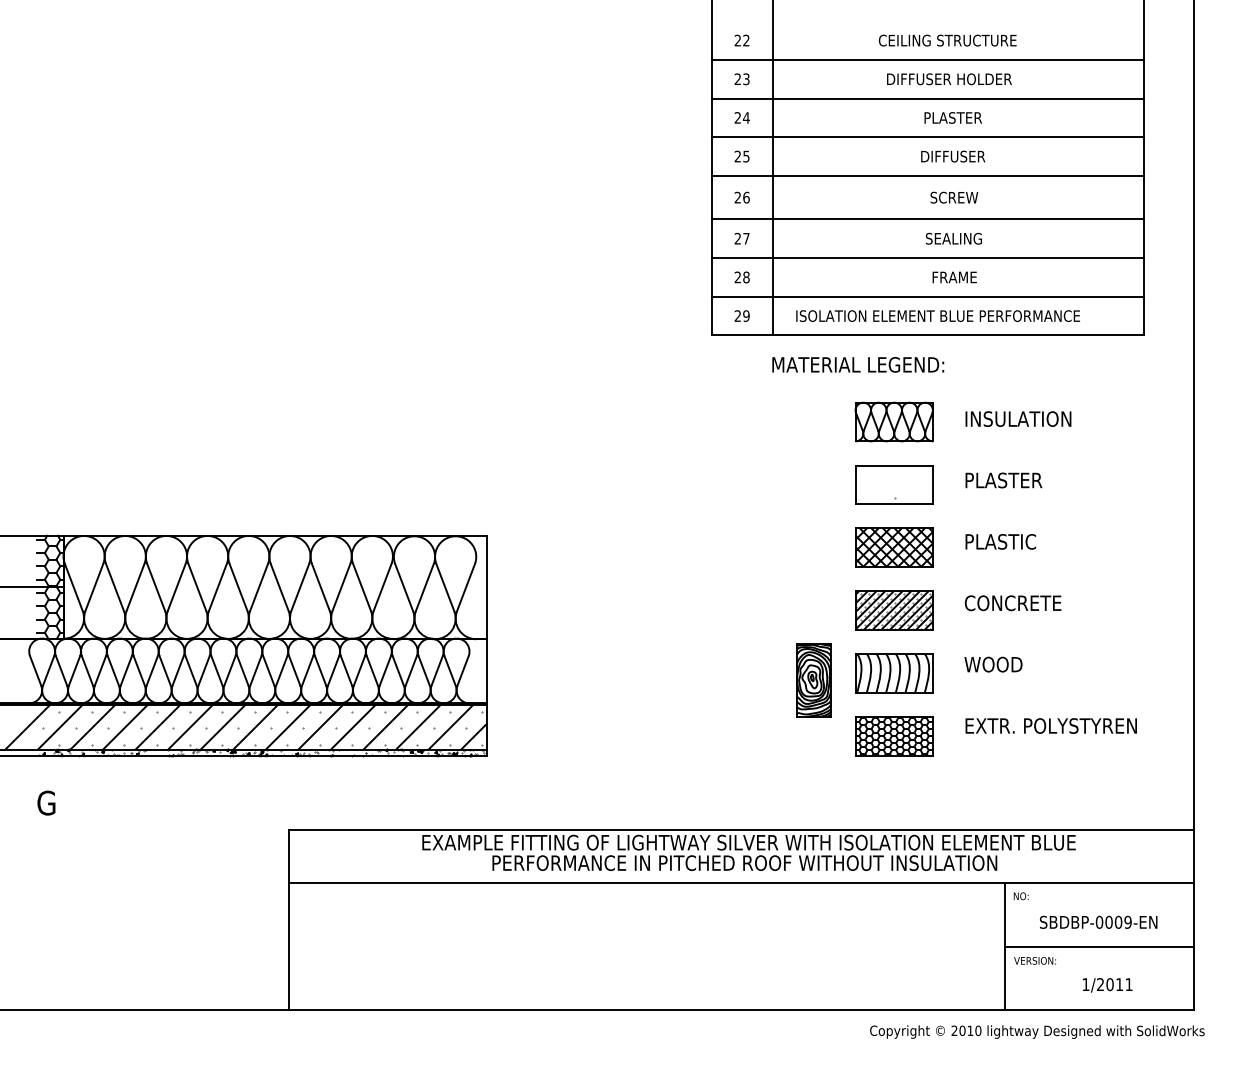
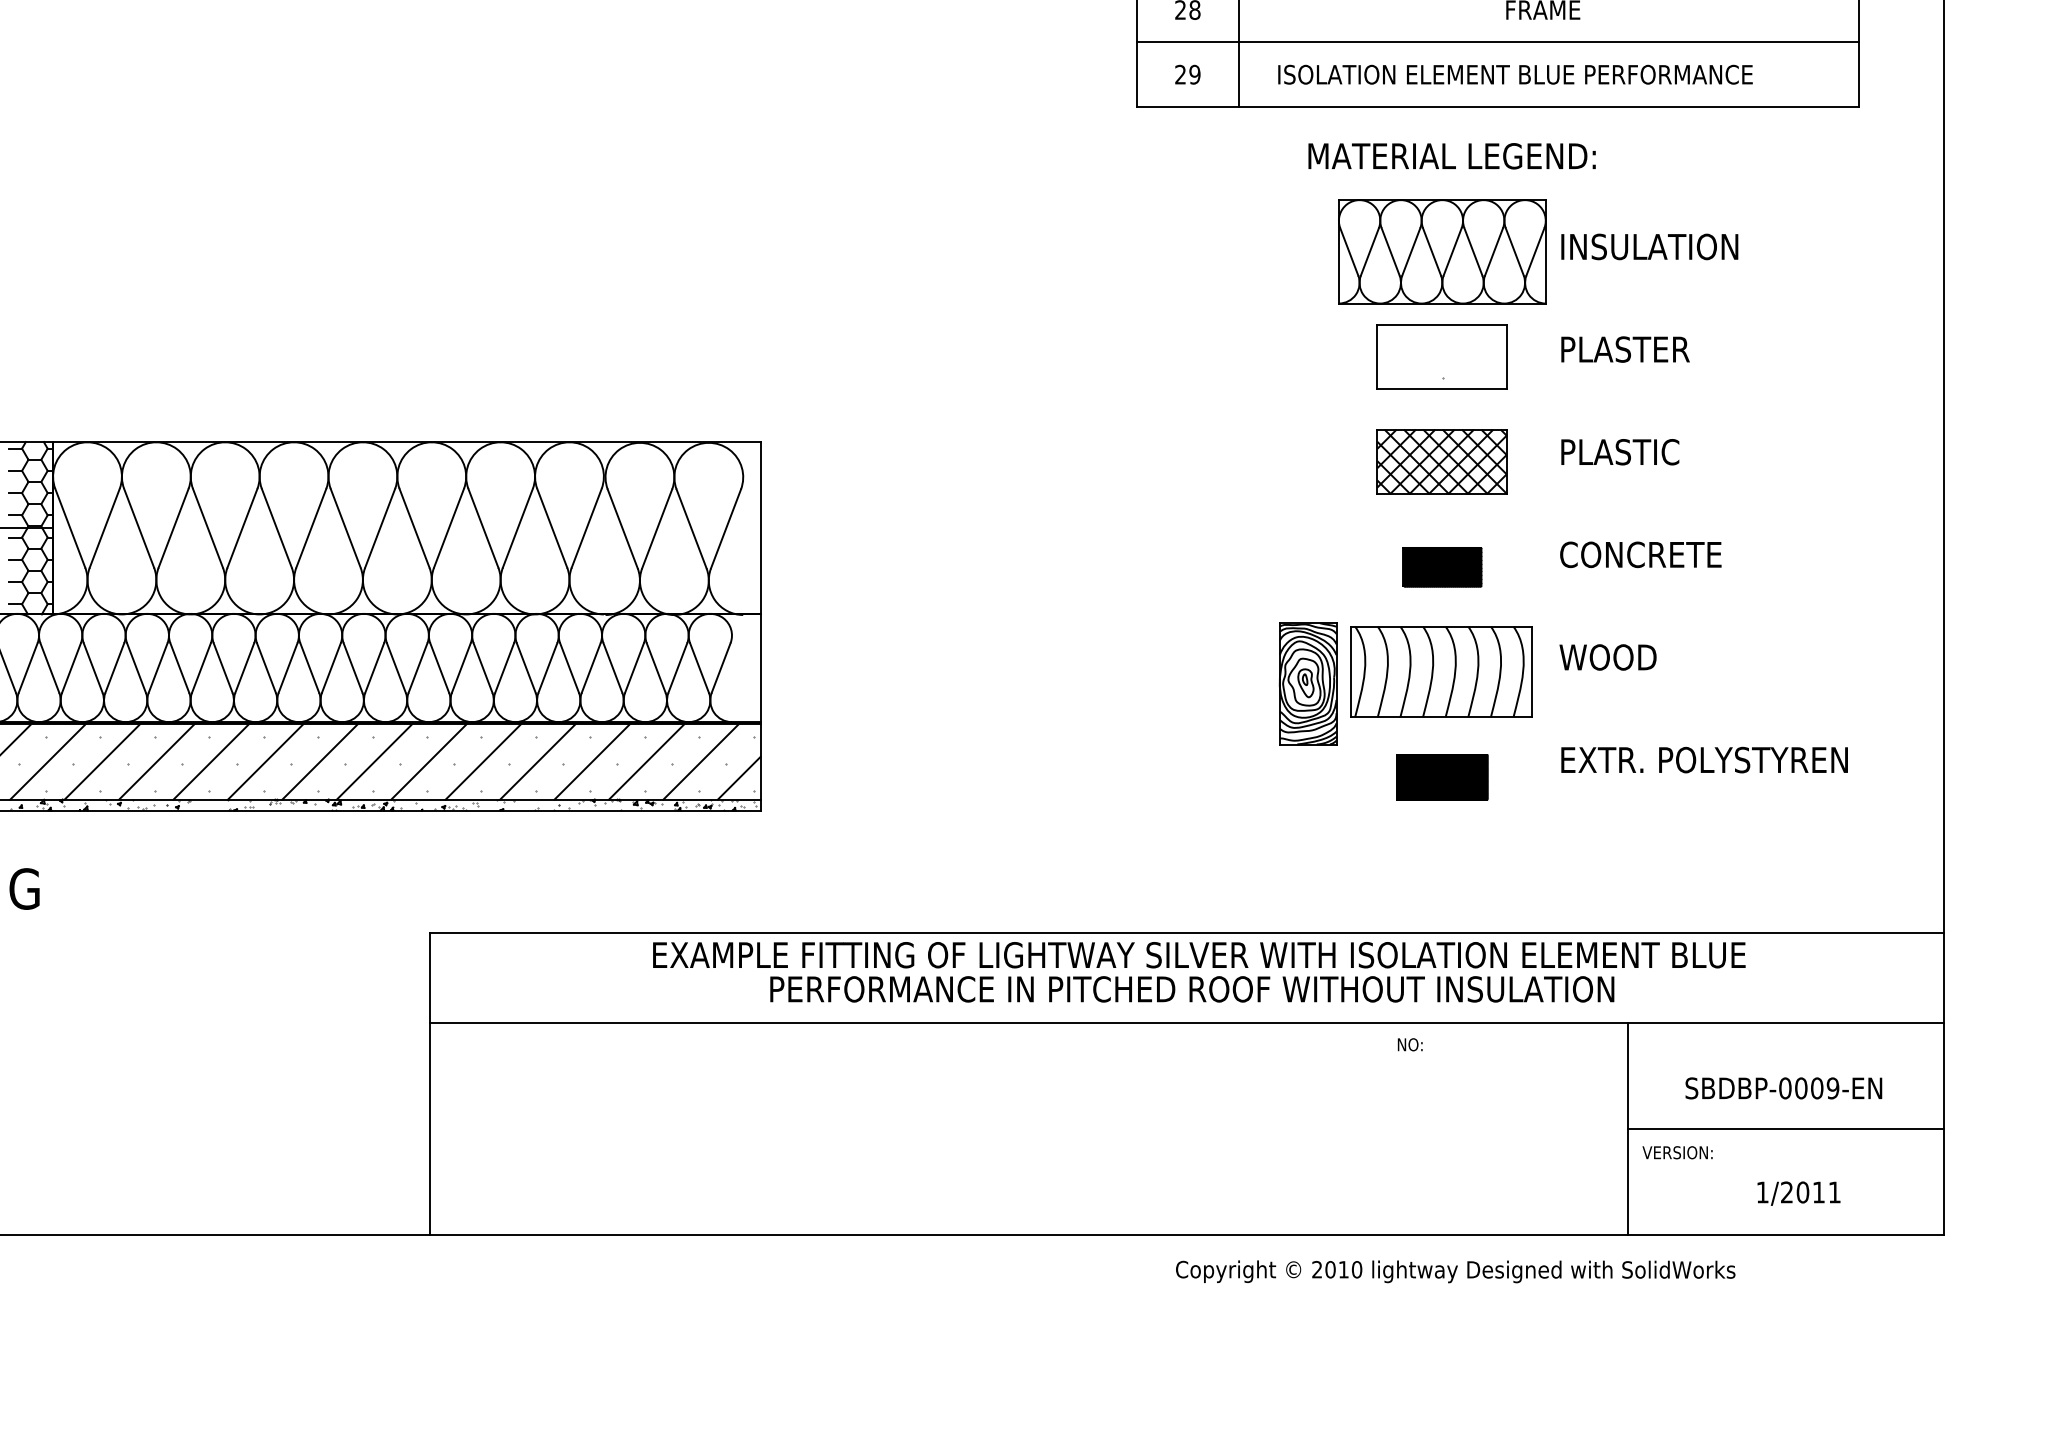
text: (858, 364) -> (1452, 155), moved
part: (893, 421) -> (1440, 250), size x1.6
part: (894, 610) -> (1442, 566), size x0.6
part: (894, 673) -> (1442, 672), size x1.4
part: (894, 736) -> (1442, 777), size x0.7
text: (1020, 896) -> (1409, 1045), moved
text: (1037, 1031) -> (1455, 1270), moved

